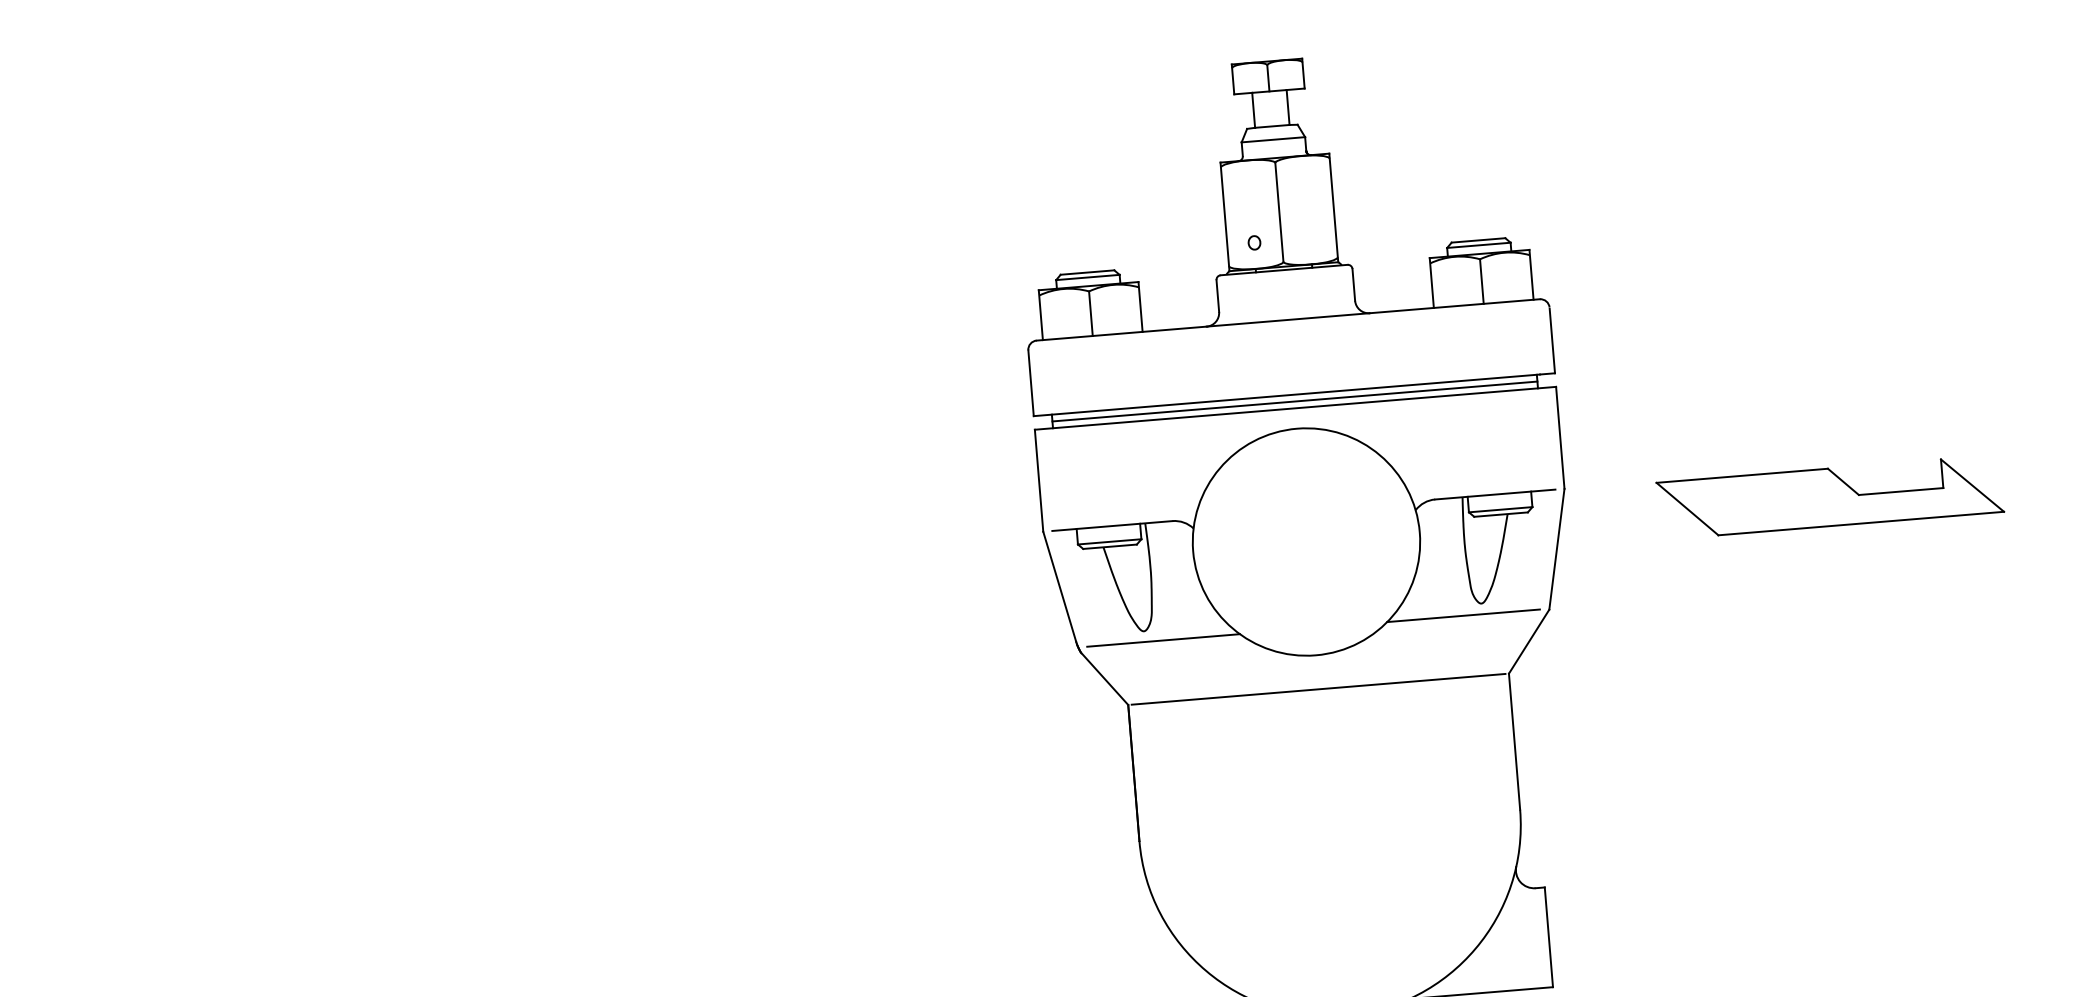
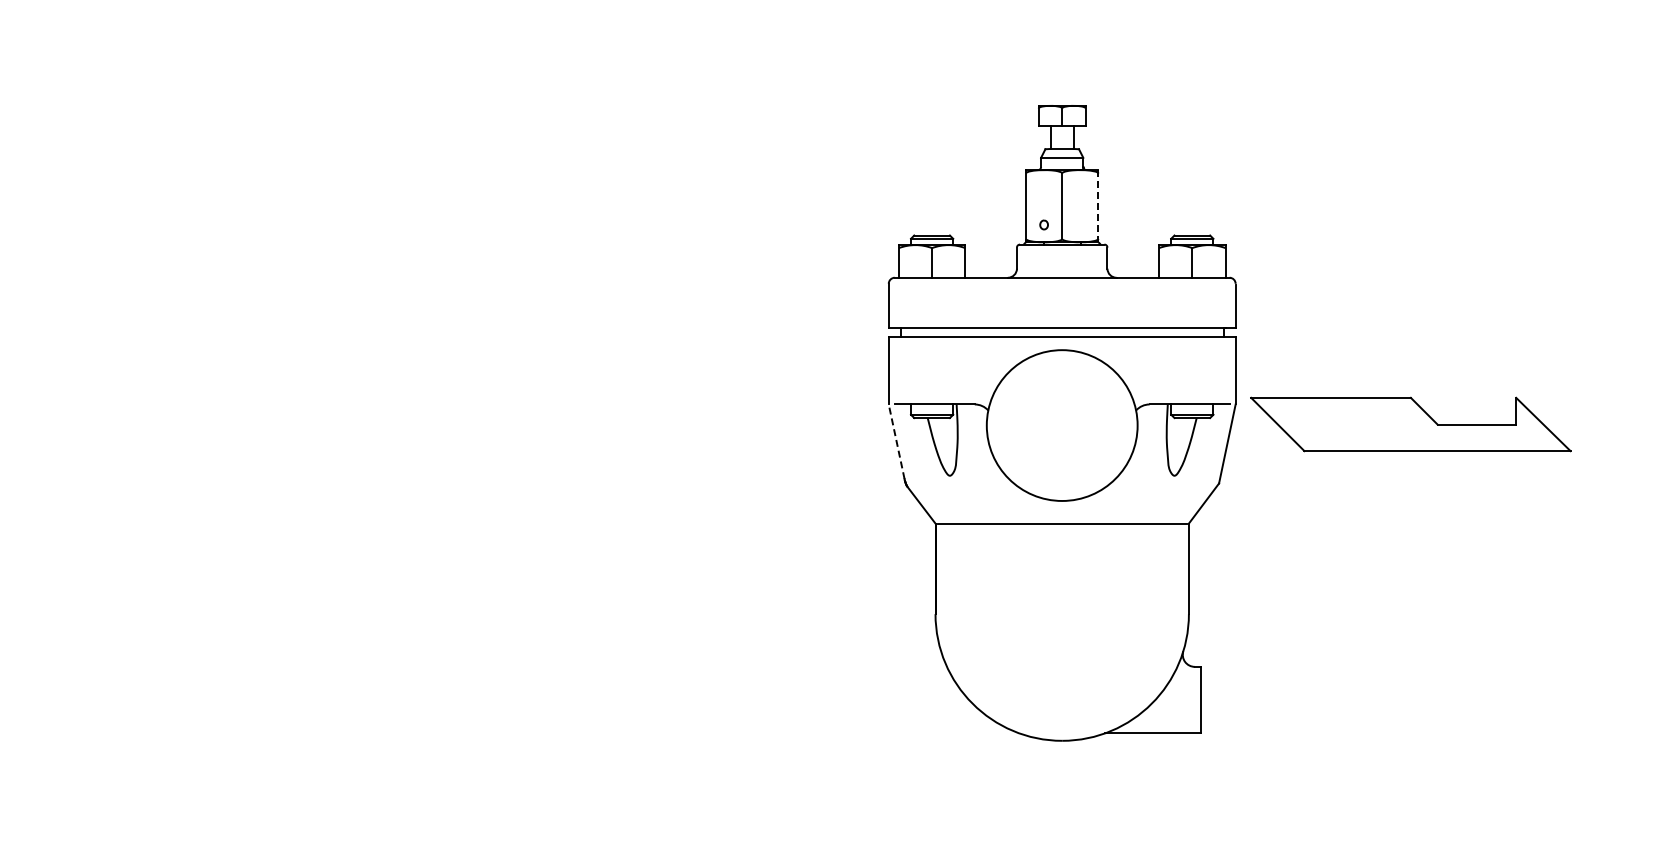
line: (1333, 208) -> (1098, 206), solid -> dashed
line: (1293, 402) -> (1061, 332), removed
part: (1829, 497) -> (1410, 424), size x1.4
line: (1059, 586) -> (896, 441), solid -> dashed
line: (1462, 615) -> (1161, 482), removed
line: (1163, 639) -> (962, 482), removed

